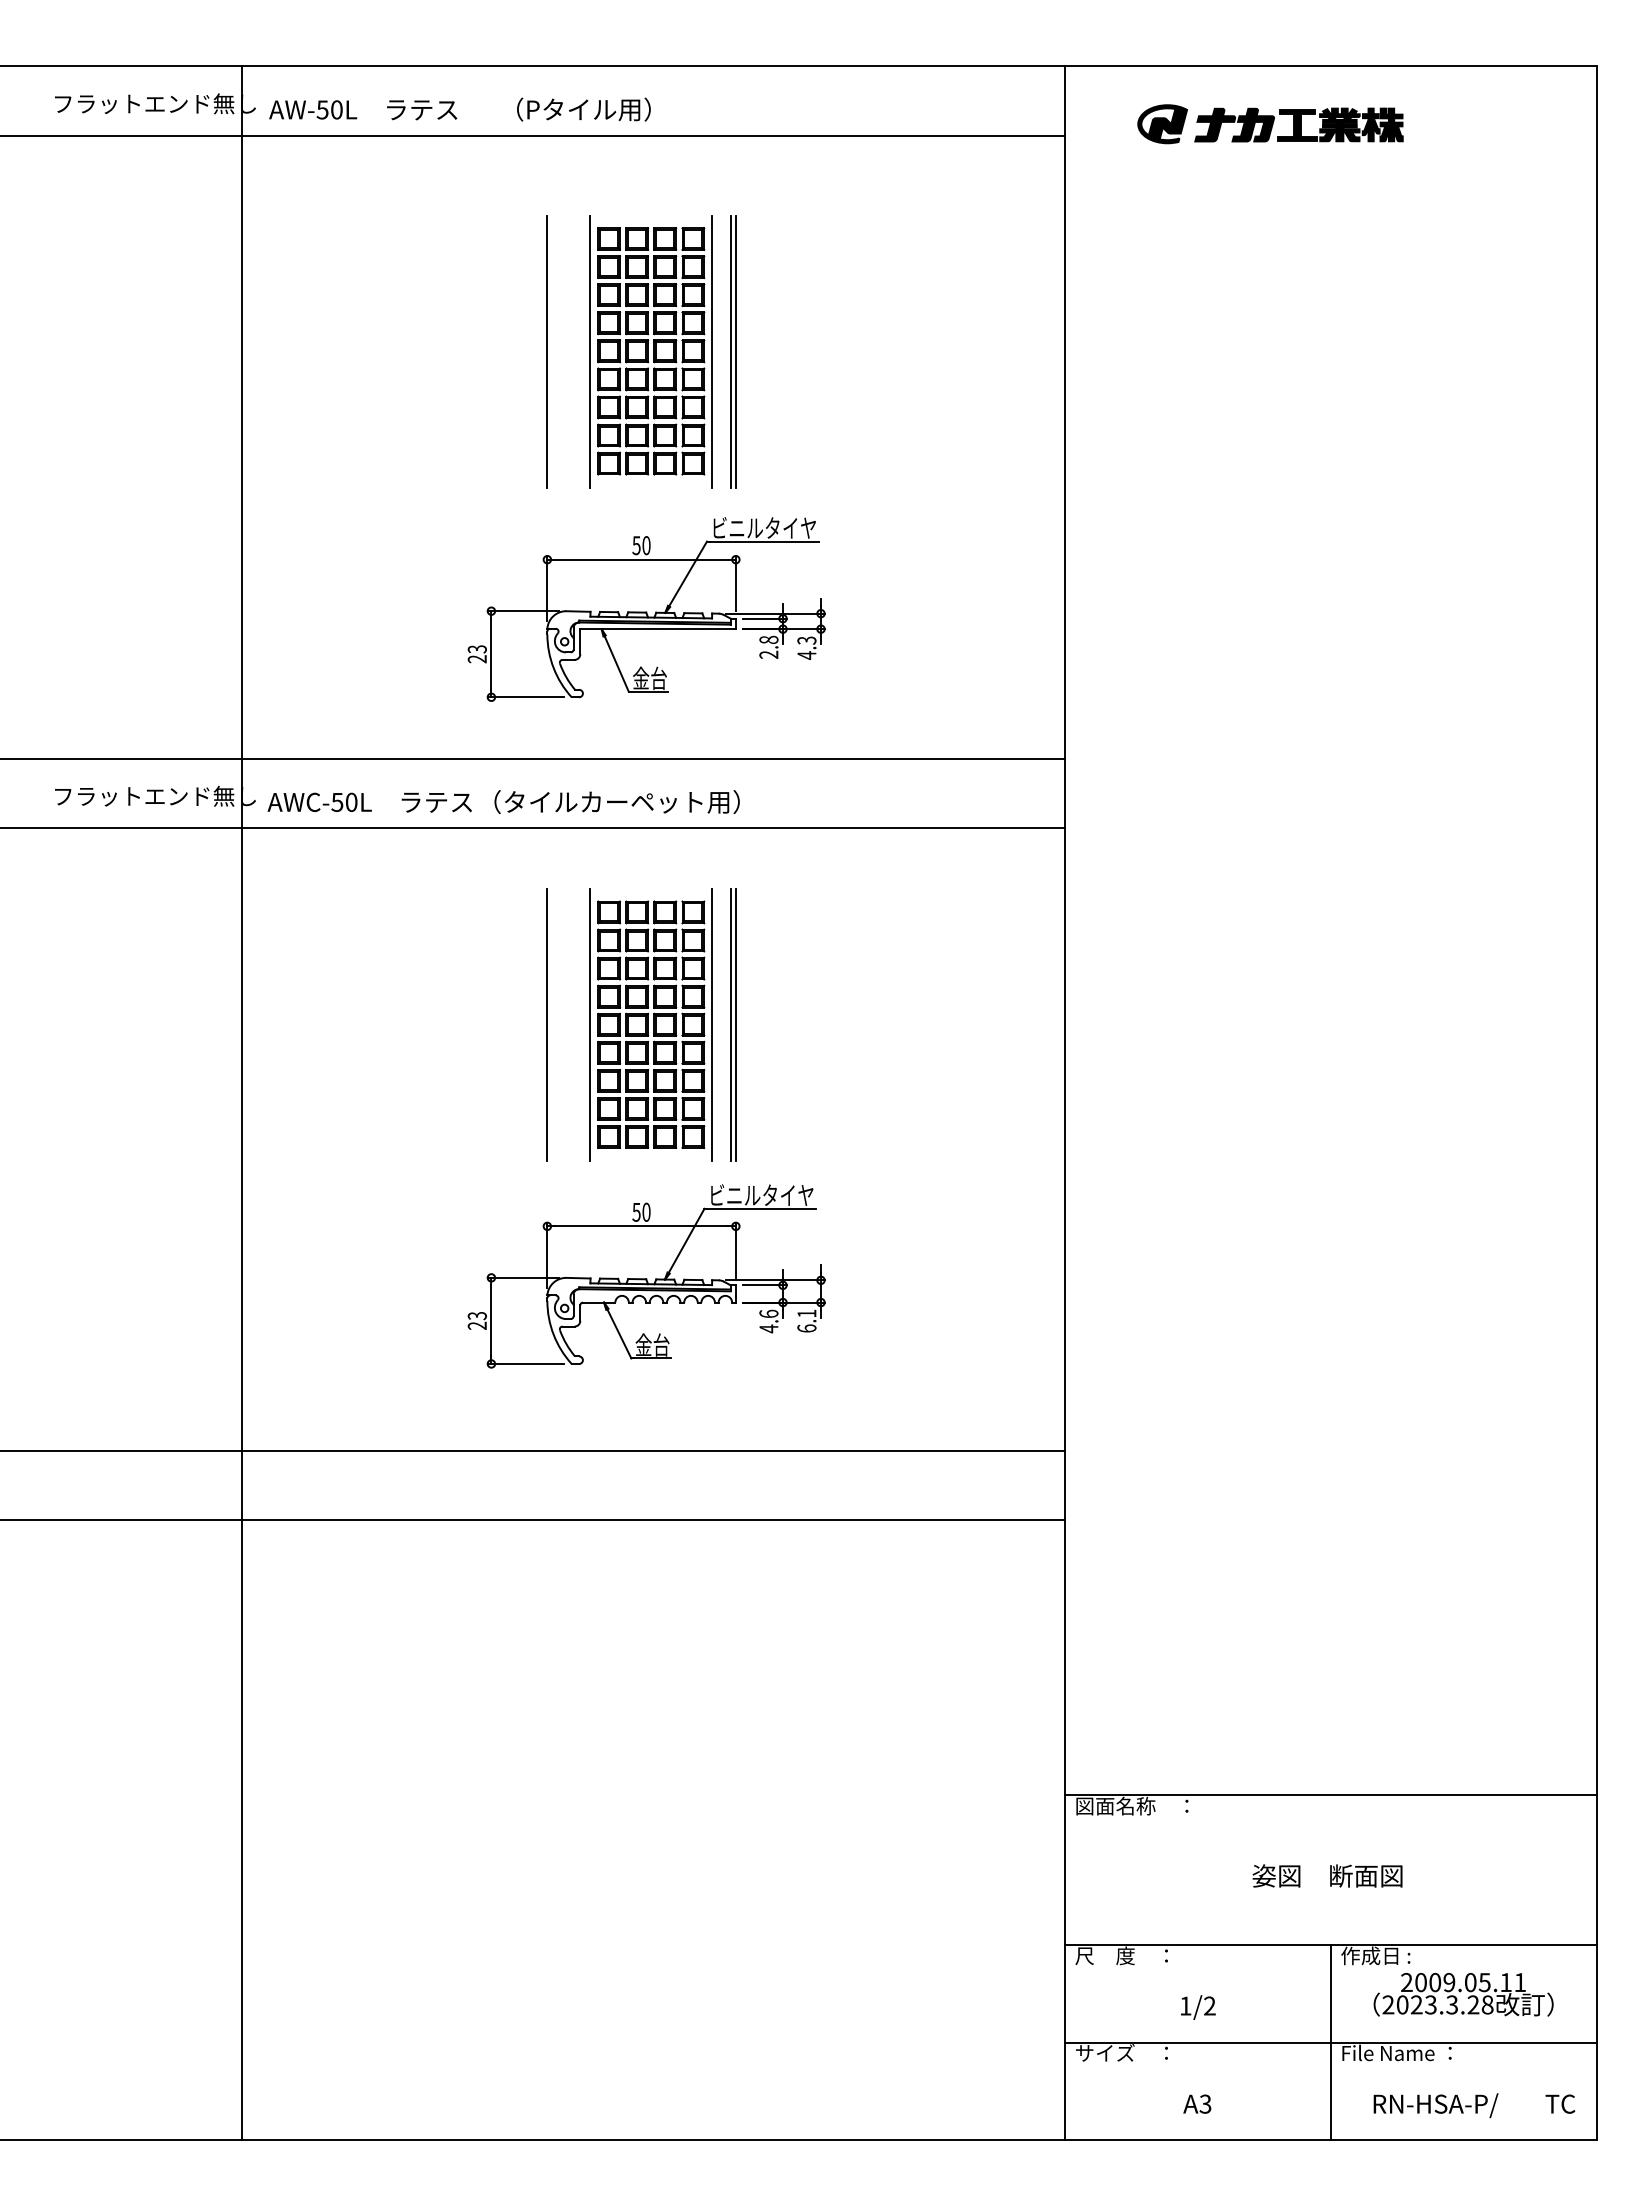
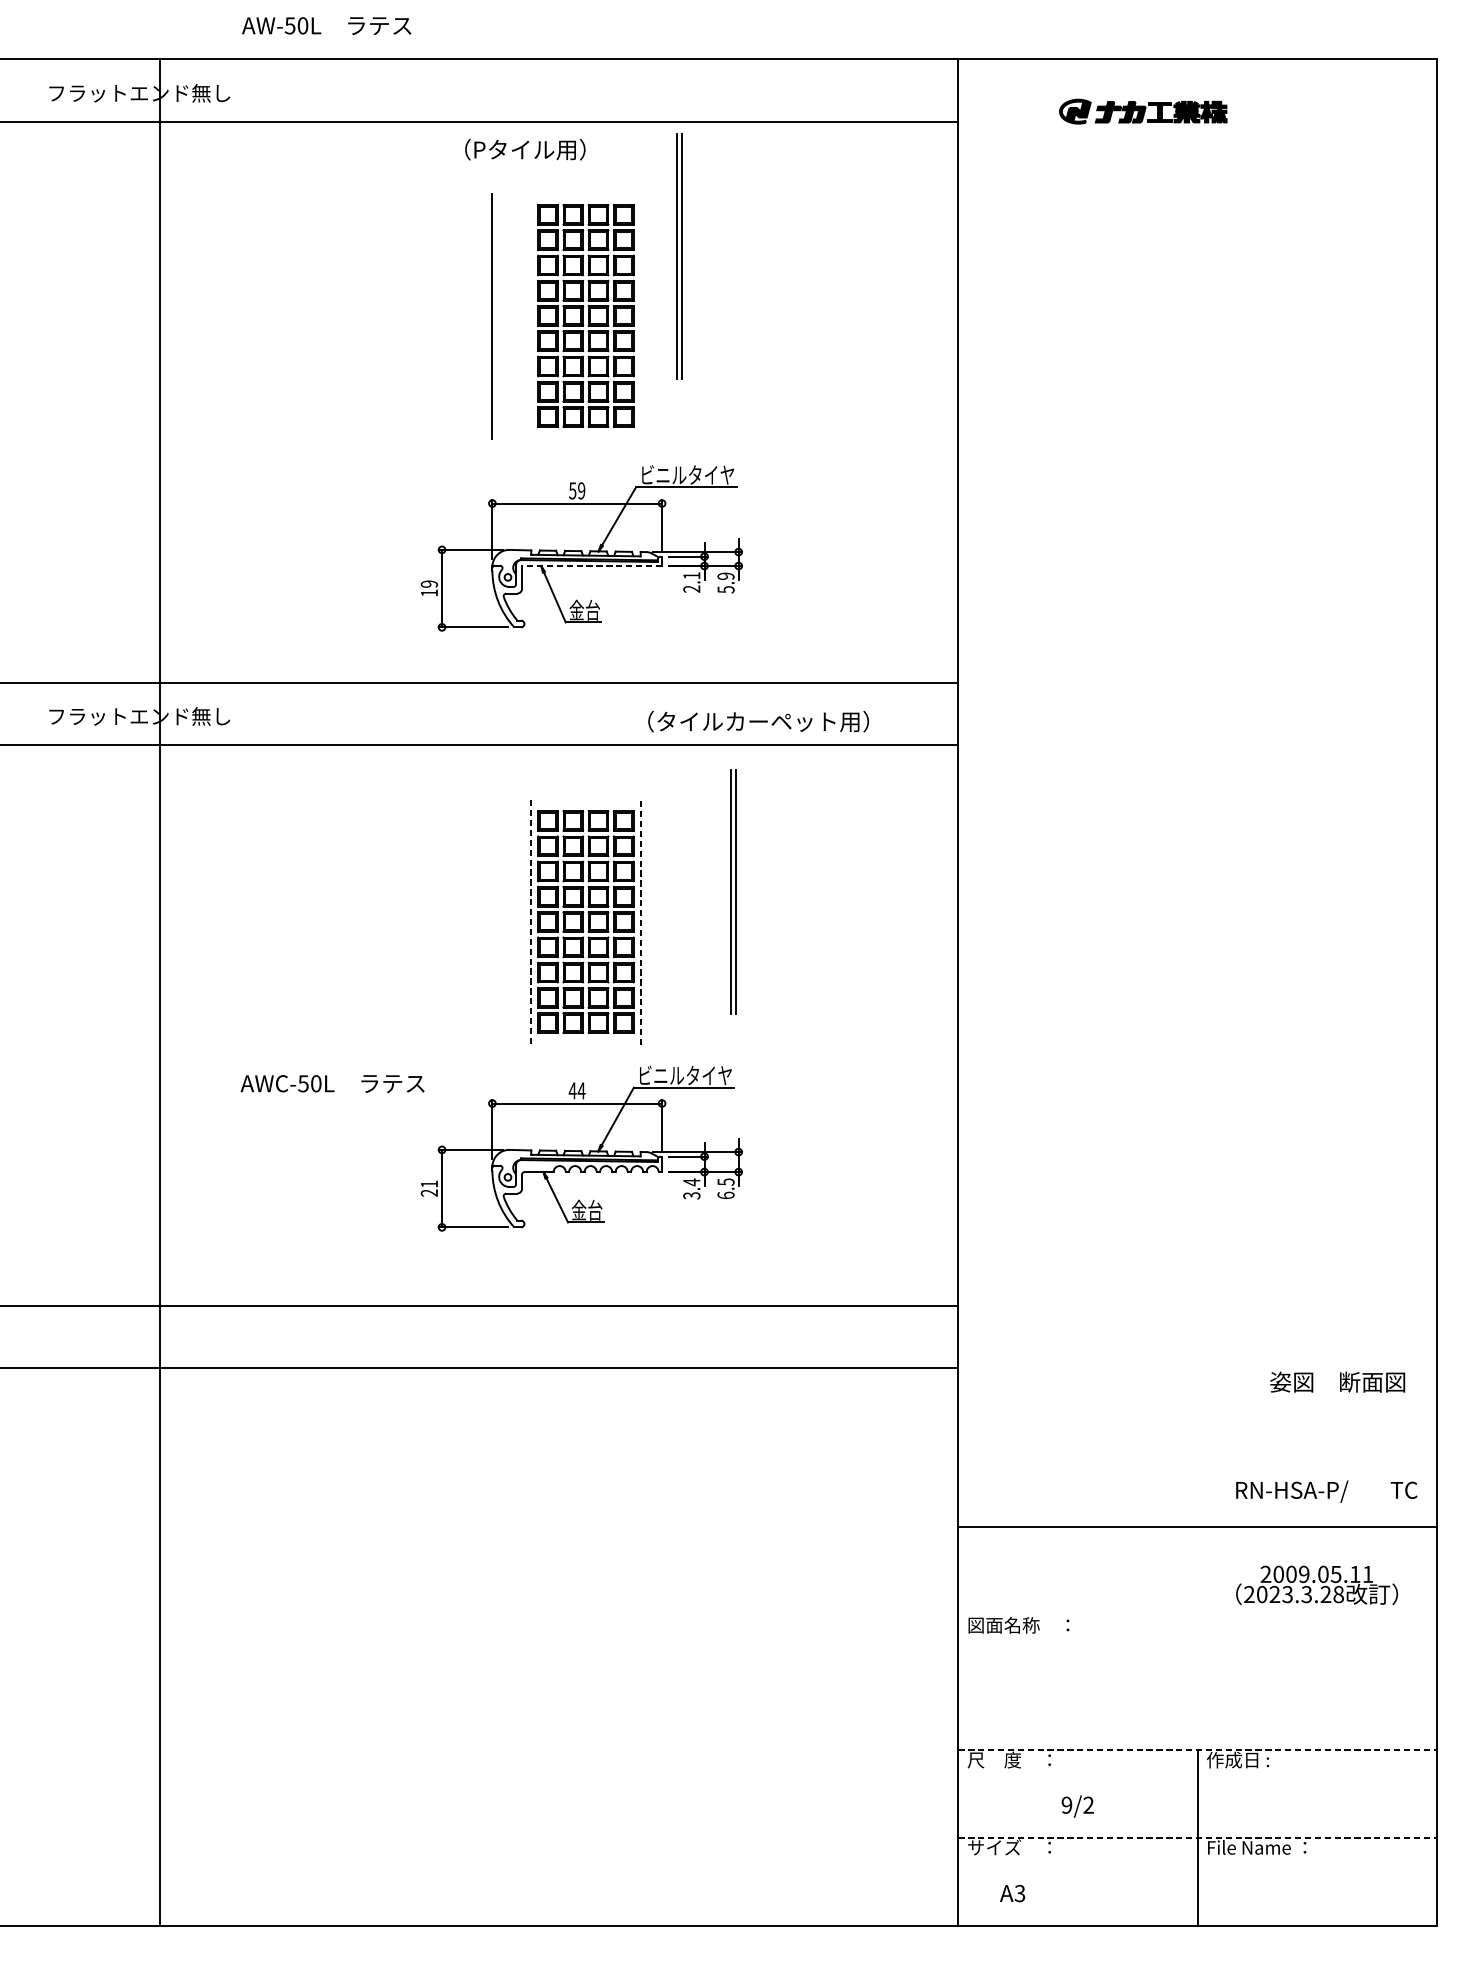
text: (583, 109) -> (524, 149), moved
text: (363, 110) -> (326, 26), moved
part: (1270, 124) -> (1143, 111), size x0.7
line: (590, 351) -> (531, 316), removed
line: (712, 351) -> (641, 316), removed
part: (733, 351) -> (679, 255), moved
text: (646, 545) -> (581, 490), 50 -> 59
line: (658, 629) -> (592, 566), solid -> dashed
text: (768, 639) -> (691, 575), 2.8 -> 2.1
text: (806, 647) -> (725, 582), 4.3 -> 5.9
text: (476, 654) -> (428, 588), 23 -> 19
text: (616, 801) -> (758, 721), moved
text: (369, 802) -> (332, 1083), moved
line: (712, 1024) -> (641, 921), solid -> dashed
part: (733, 1024) -> (733, 891), moved
line: (547, 1025) -> (492, 922), removed
line: (590, 1025) -> (531, 922), solid -> dashed
line: (241, 1102) -> (159, 992), moved
text: (641, 1211) -> (577, 1090), 50 -> 44
text: (806, 1313) -> (725, 1181), 6.1 -> 6.5
text: (476, 1316) -> (428, 1184), 23 -> 21
text: (768, 1321) -> (691, 1189), 4.6 -> 3.4
line: (1330, 1795) -> (1197, 1526), moved
text: (1327, 1875) -> (1337, 1381), moved
line: (1330, 1945) -> (1197, 1750), solid -> dashed
text: (1463, 1994) -> (1316, 1585), moved
text: (1185, 2005) -> (1066, 1804), 1/2 -> 9/2
line: (1330, 2042) -> (1197, 1838), solid -> dashed
text: (1197, 2103) -> (1012, 1892), moved
text: (1474, 2105) -> (1326, 1491), moved

